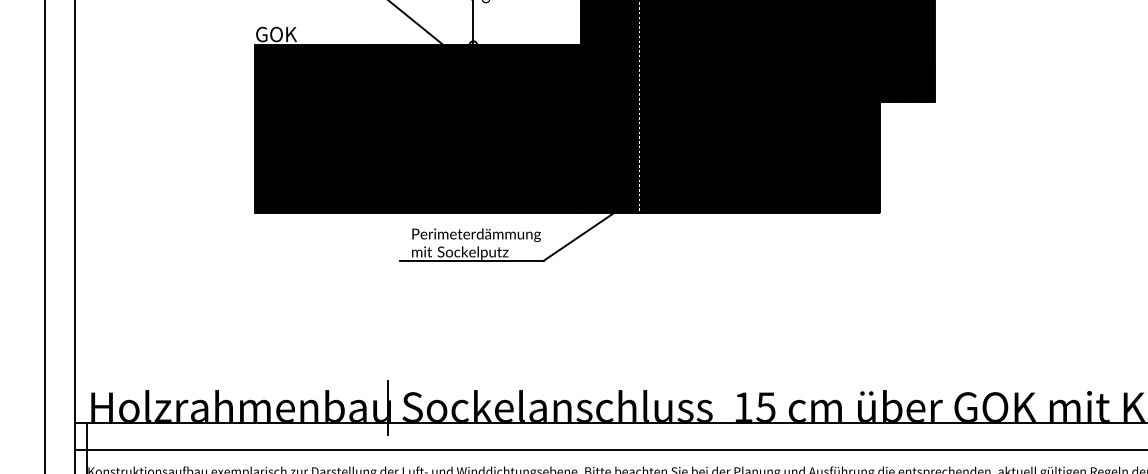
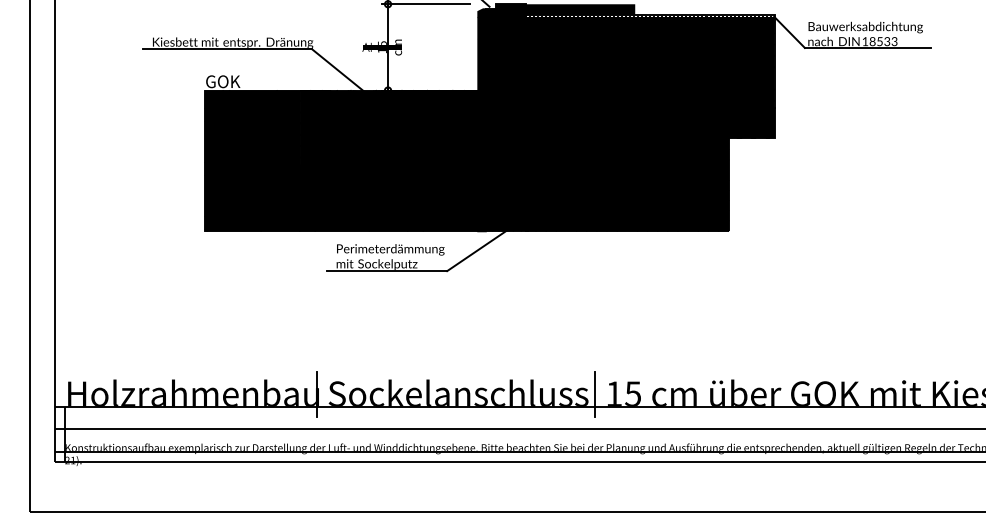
line: (719, 406) -> (594, 393), added

